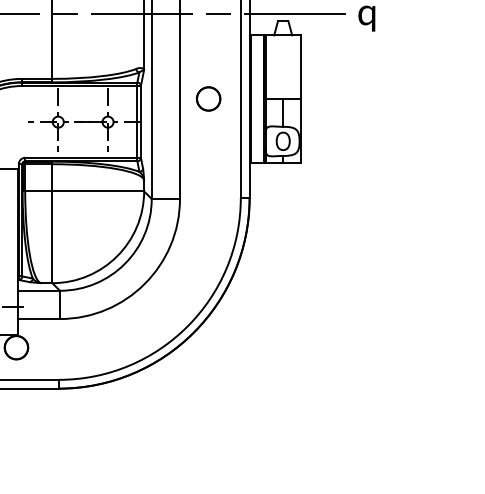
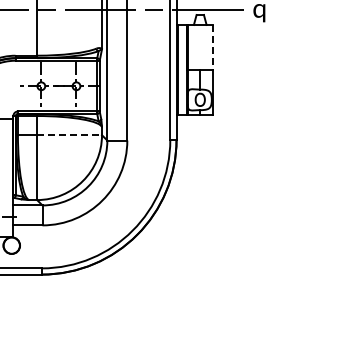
line: (300, 67) -> (212, 47), solid -> dashed
part: (208, 98) -> (147, 69), removed
line: (99, 191) -> (70, 135), solid -> dashed

